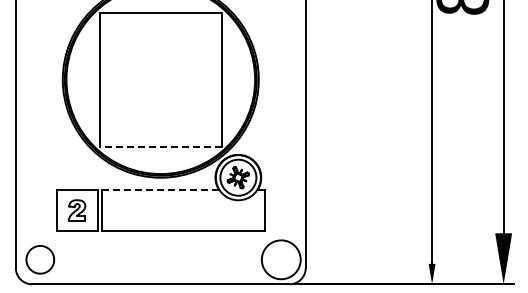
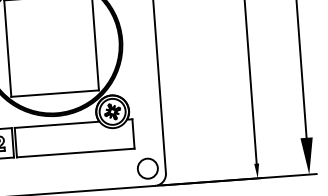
line: (160, 146) -> (54, 93), dashed -> solid
line: (160, 189) -> (57, 124), dashed -> solid
circle: (281, 259) -> (148, 168), size x0.71

